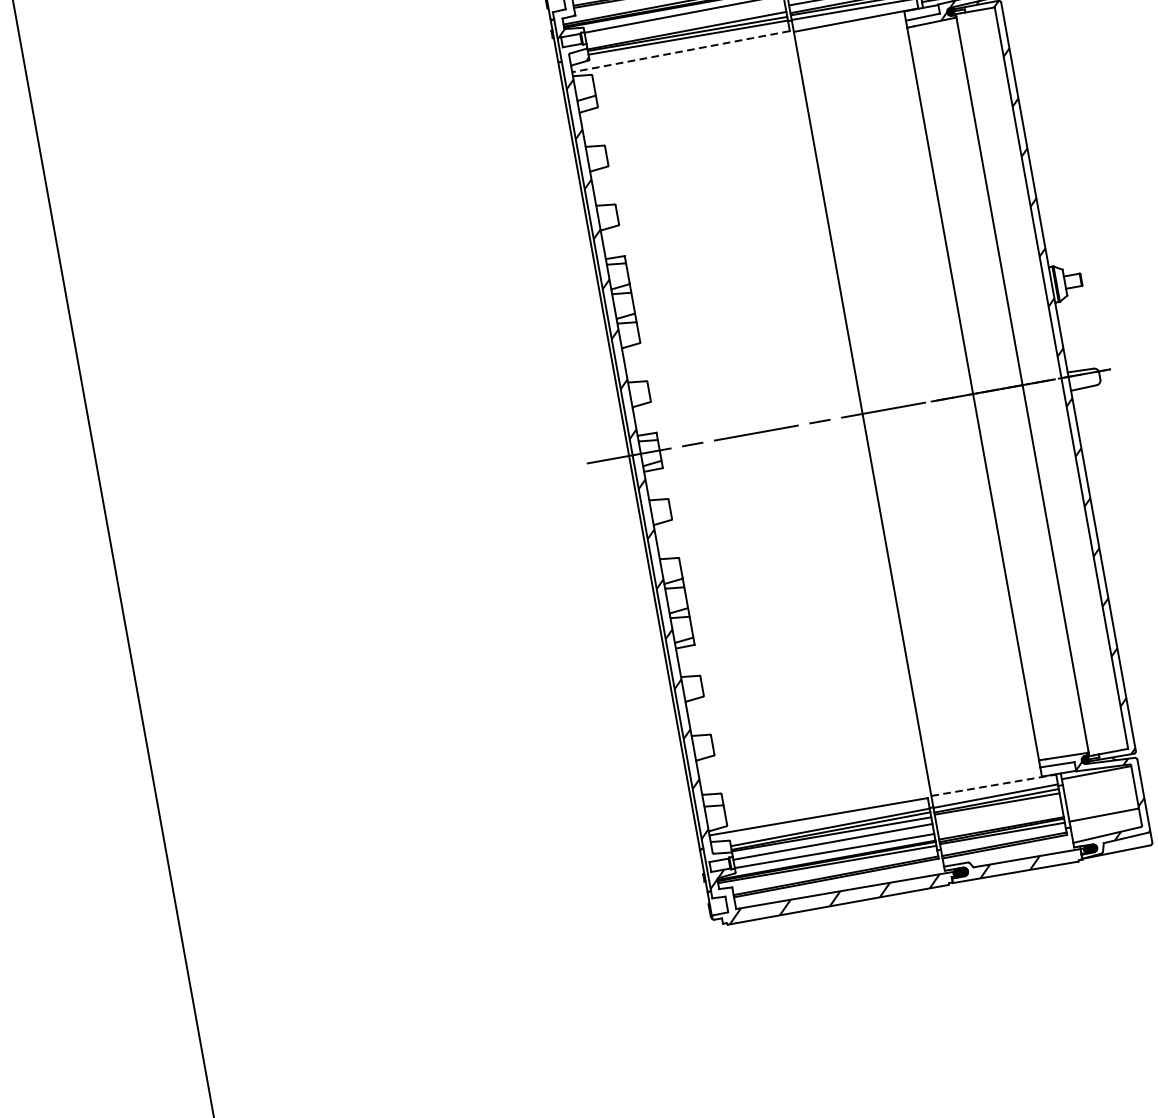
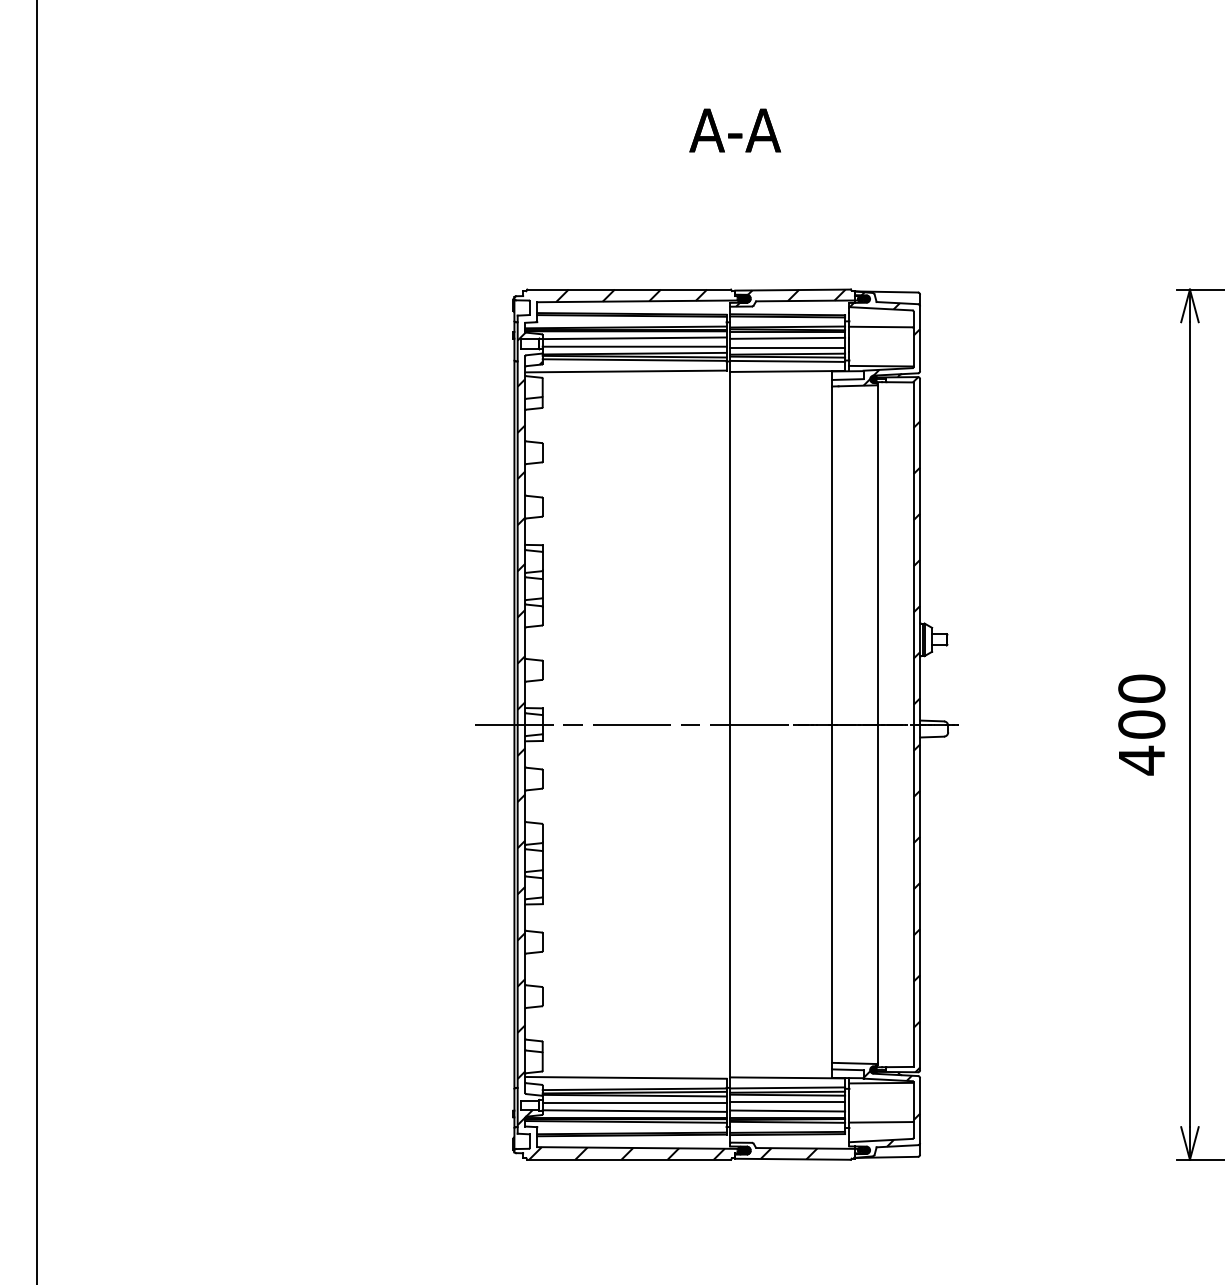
line: (685, 22) -> (634, 346), added
line: (680, 51) -> (625, 371), dashed -> solid
line: (993, 784) -> (787, 1077), dashed -> solid
line: (998, 810) -> (787, 1101), added
line: (1000, 820) -> (787, 1110), added

